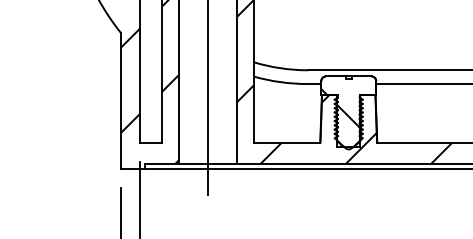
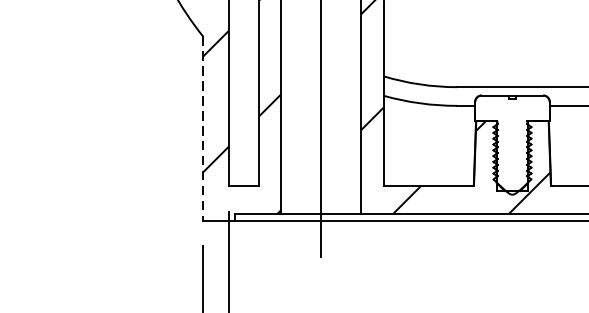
line: (120, 100) -> (202, 128), solid -> dashed
hatch: (341, 109) -> (502, 140), removed

